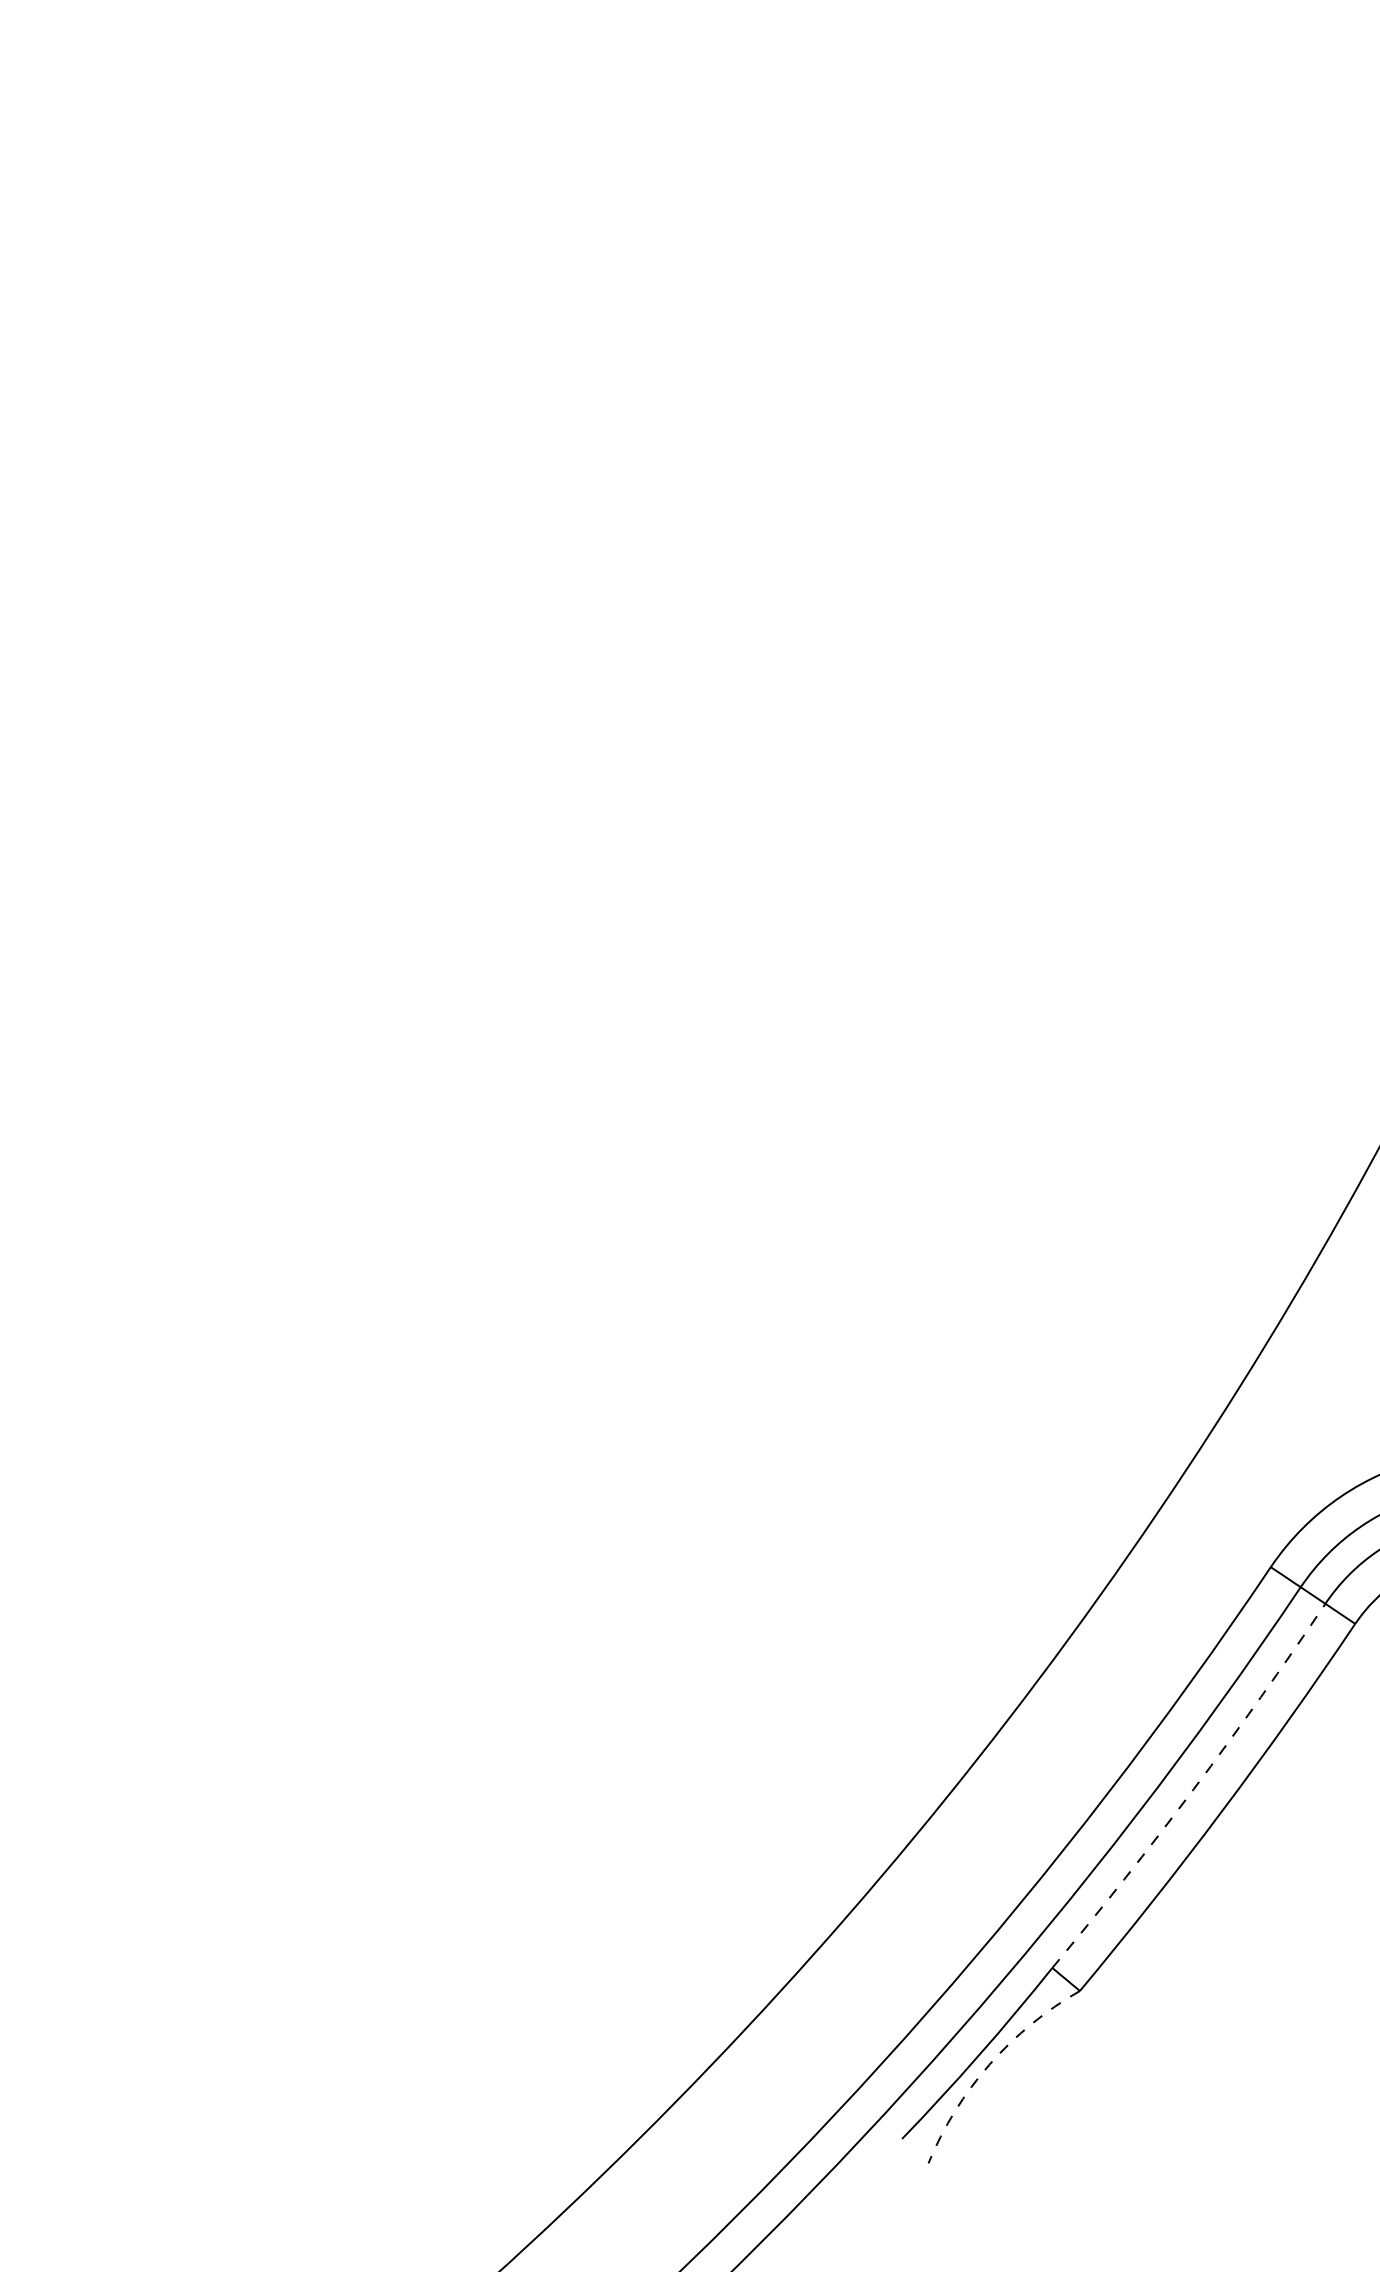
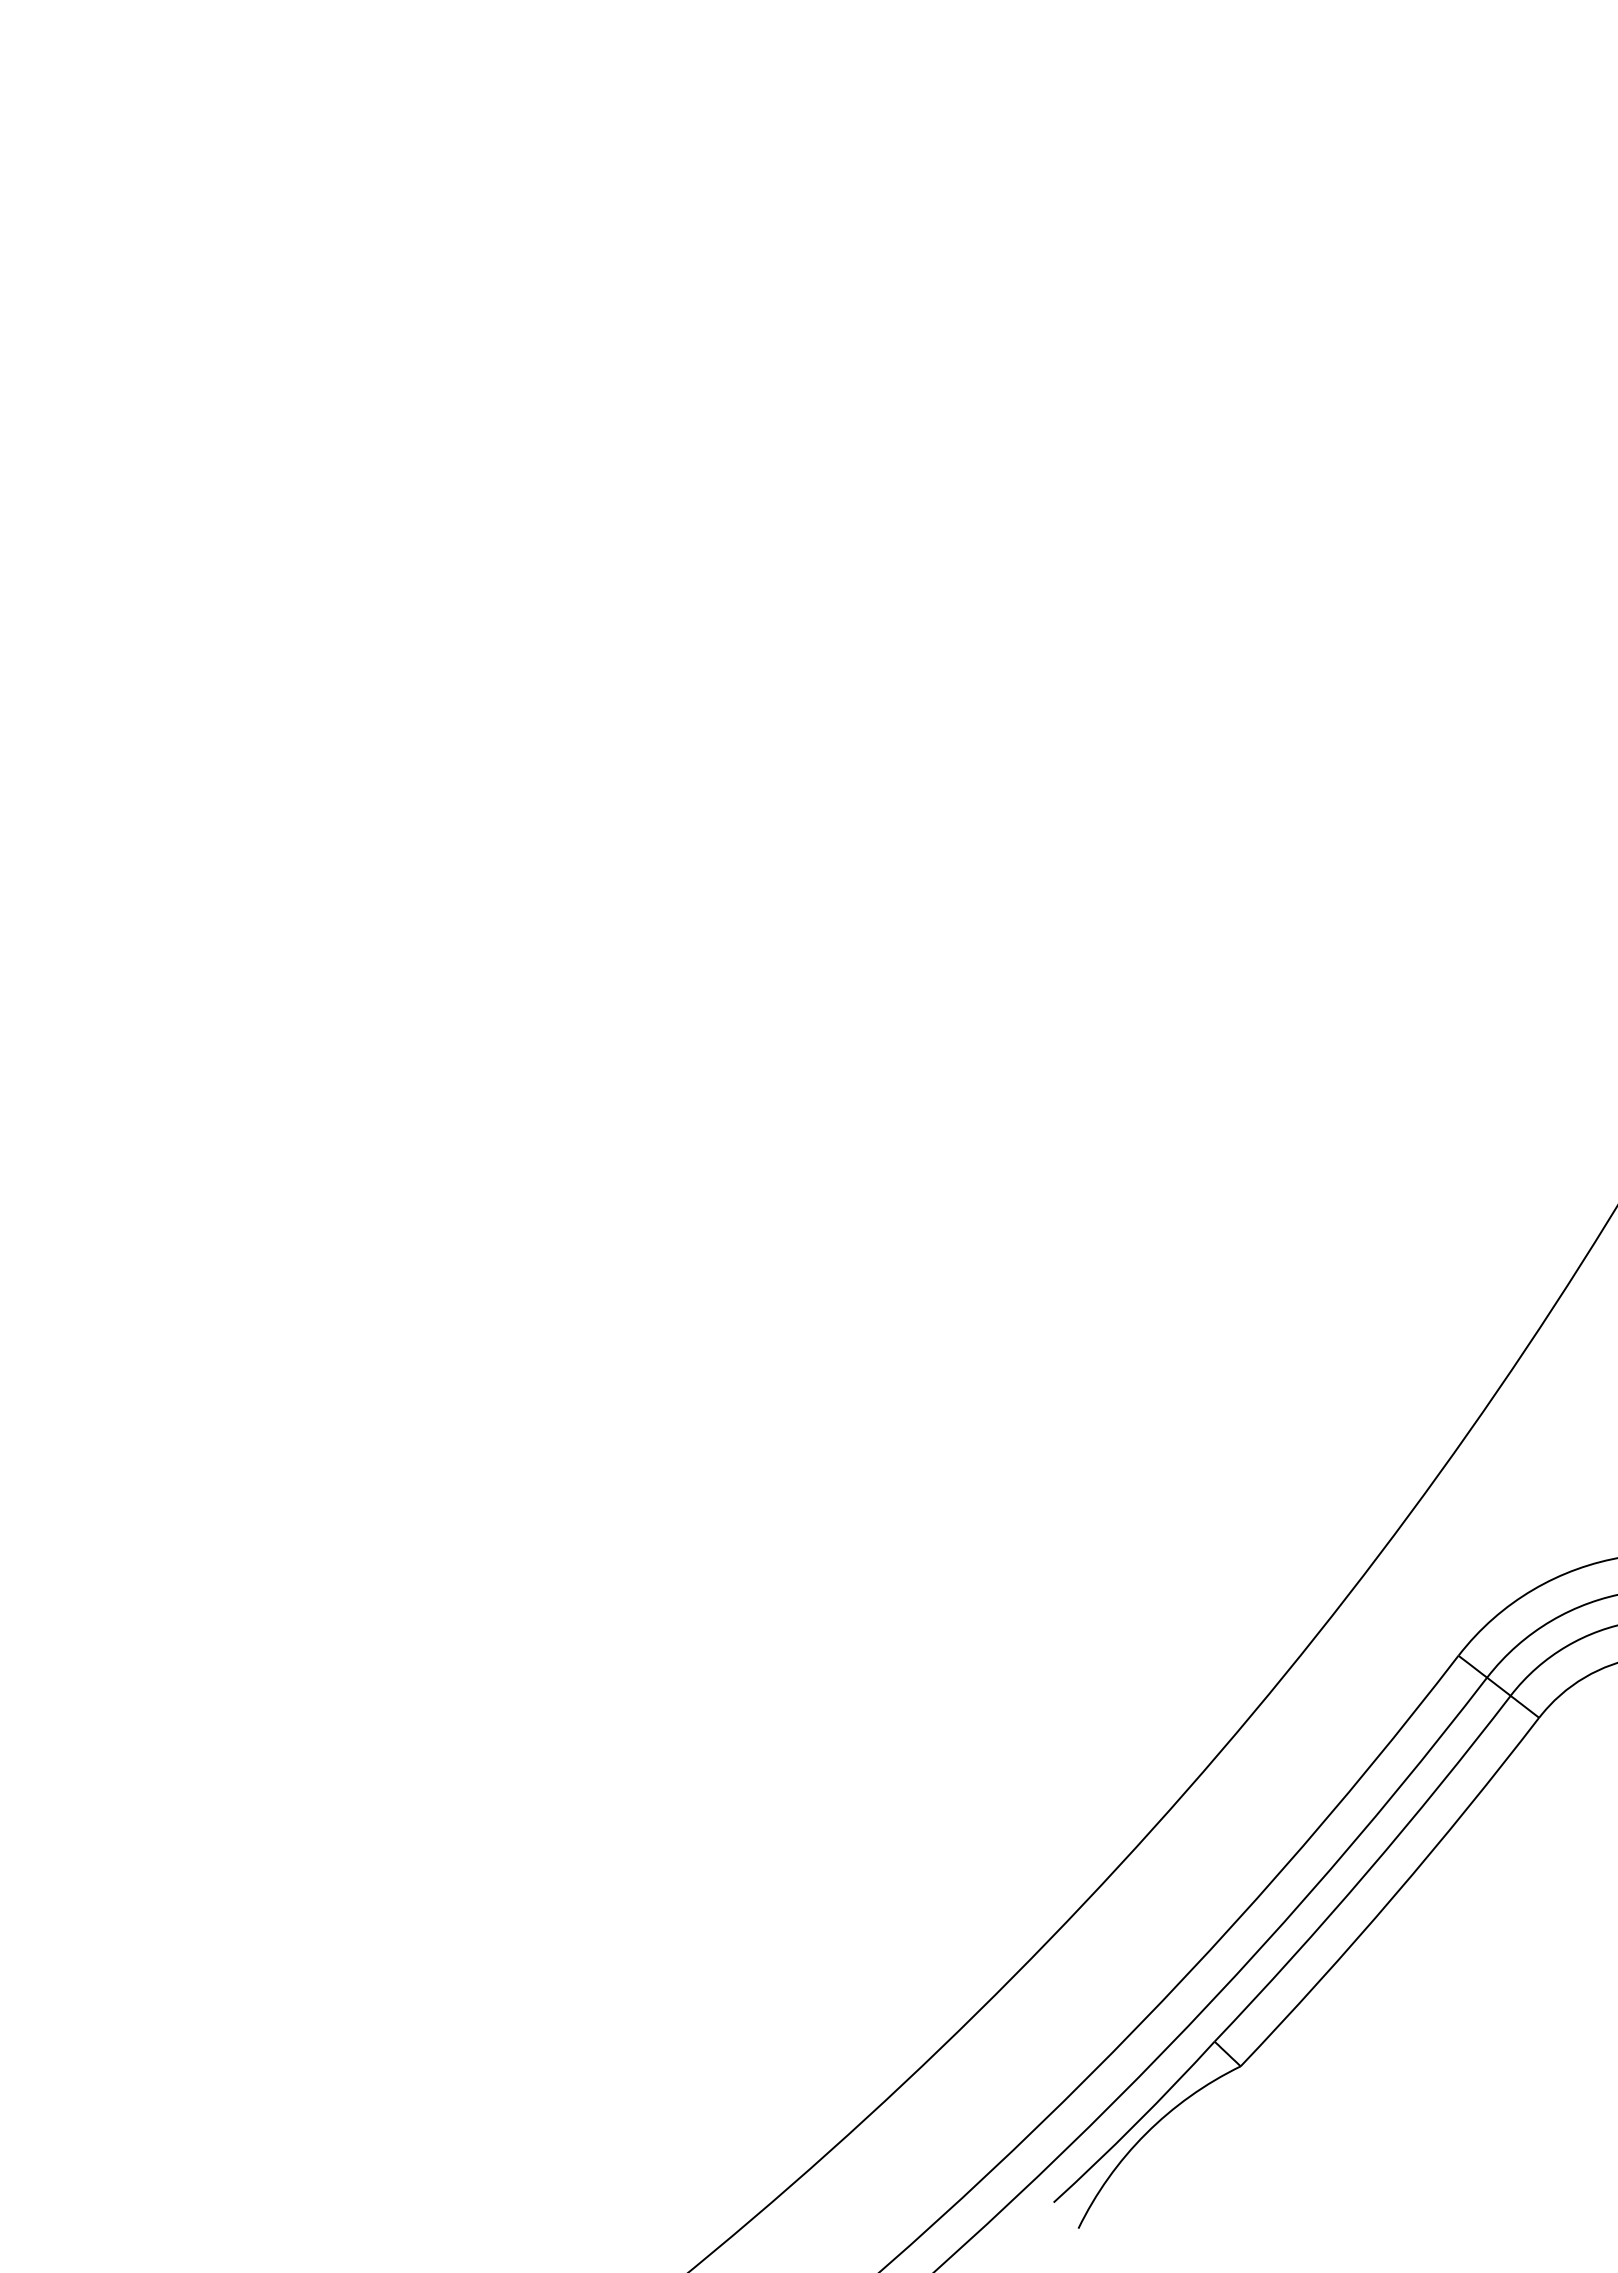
arc: (1193, 1789) -> (1367, 1872), dashed -> solid
arc: (989, 2064) -> (1145, 2133), dashed -> solid

